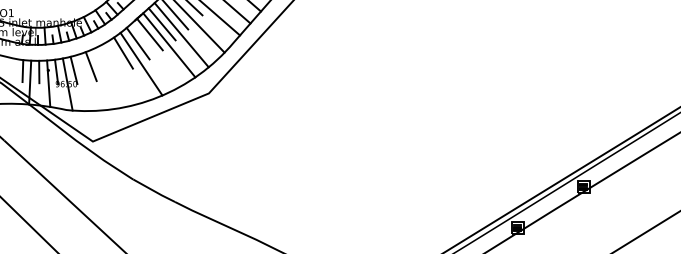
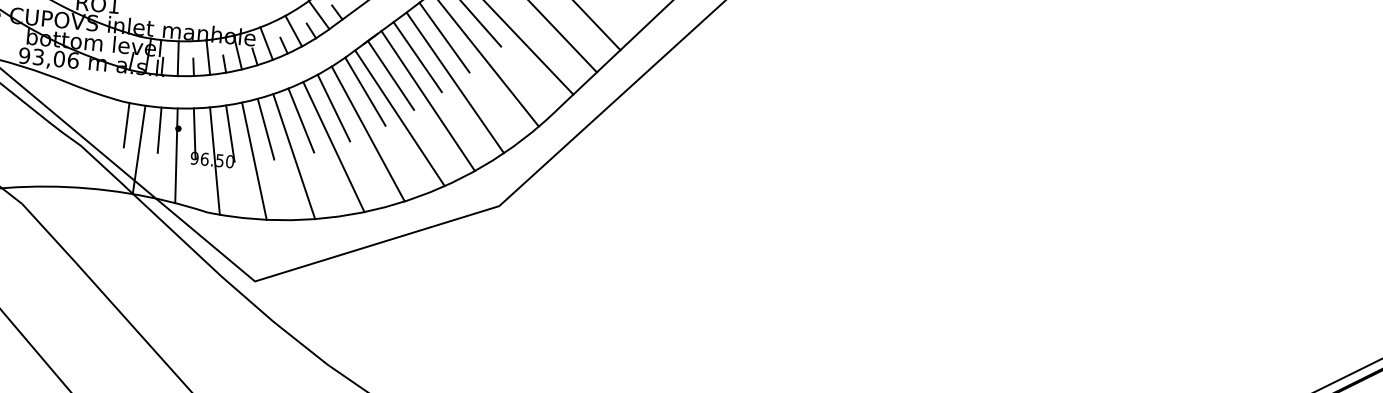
line: (156, 54) -> (400, 117), added
line: (107, 60) -> (300, 119), added
line: (125, 71) -> (334, 145), added
line: (106, 78) -> (294, 156), added
line: (86, 82) -> (253, 160), added

